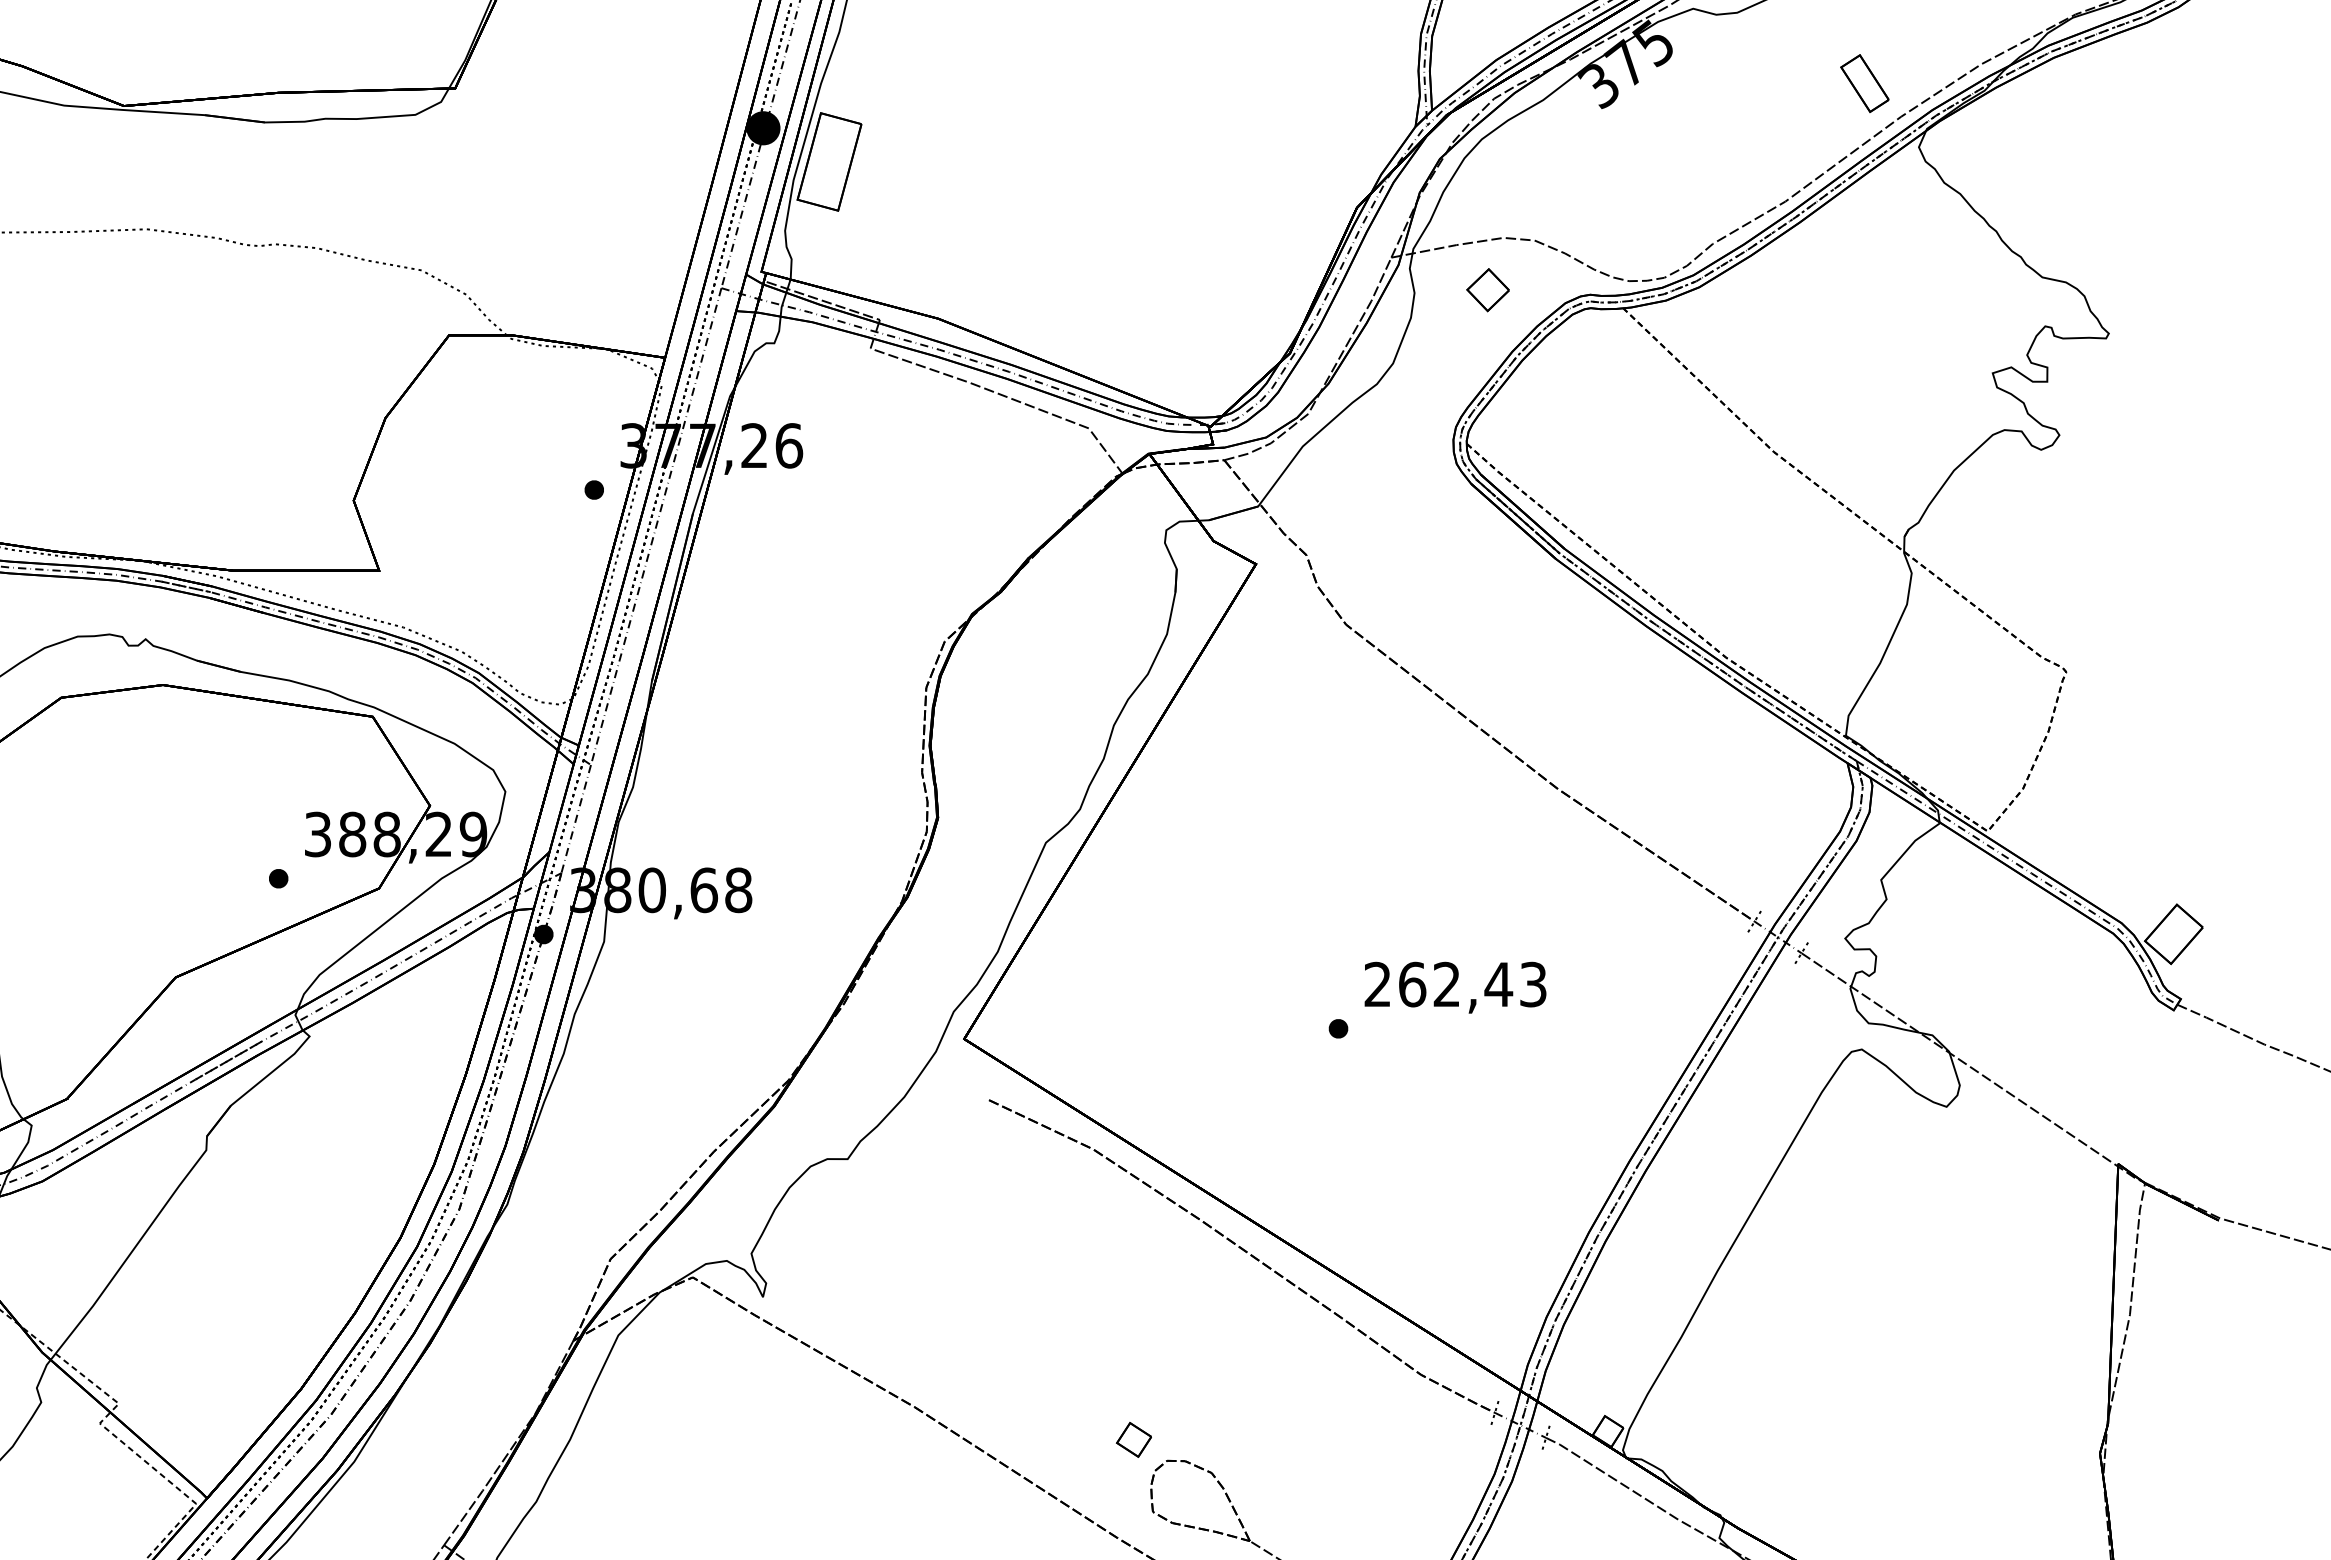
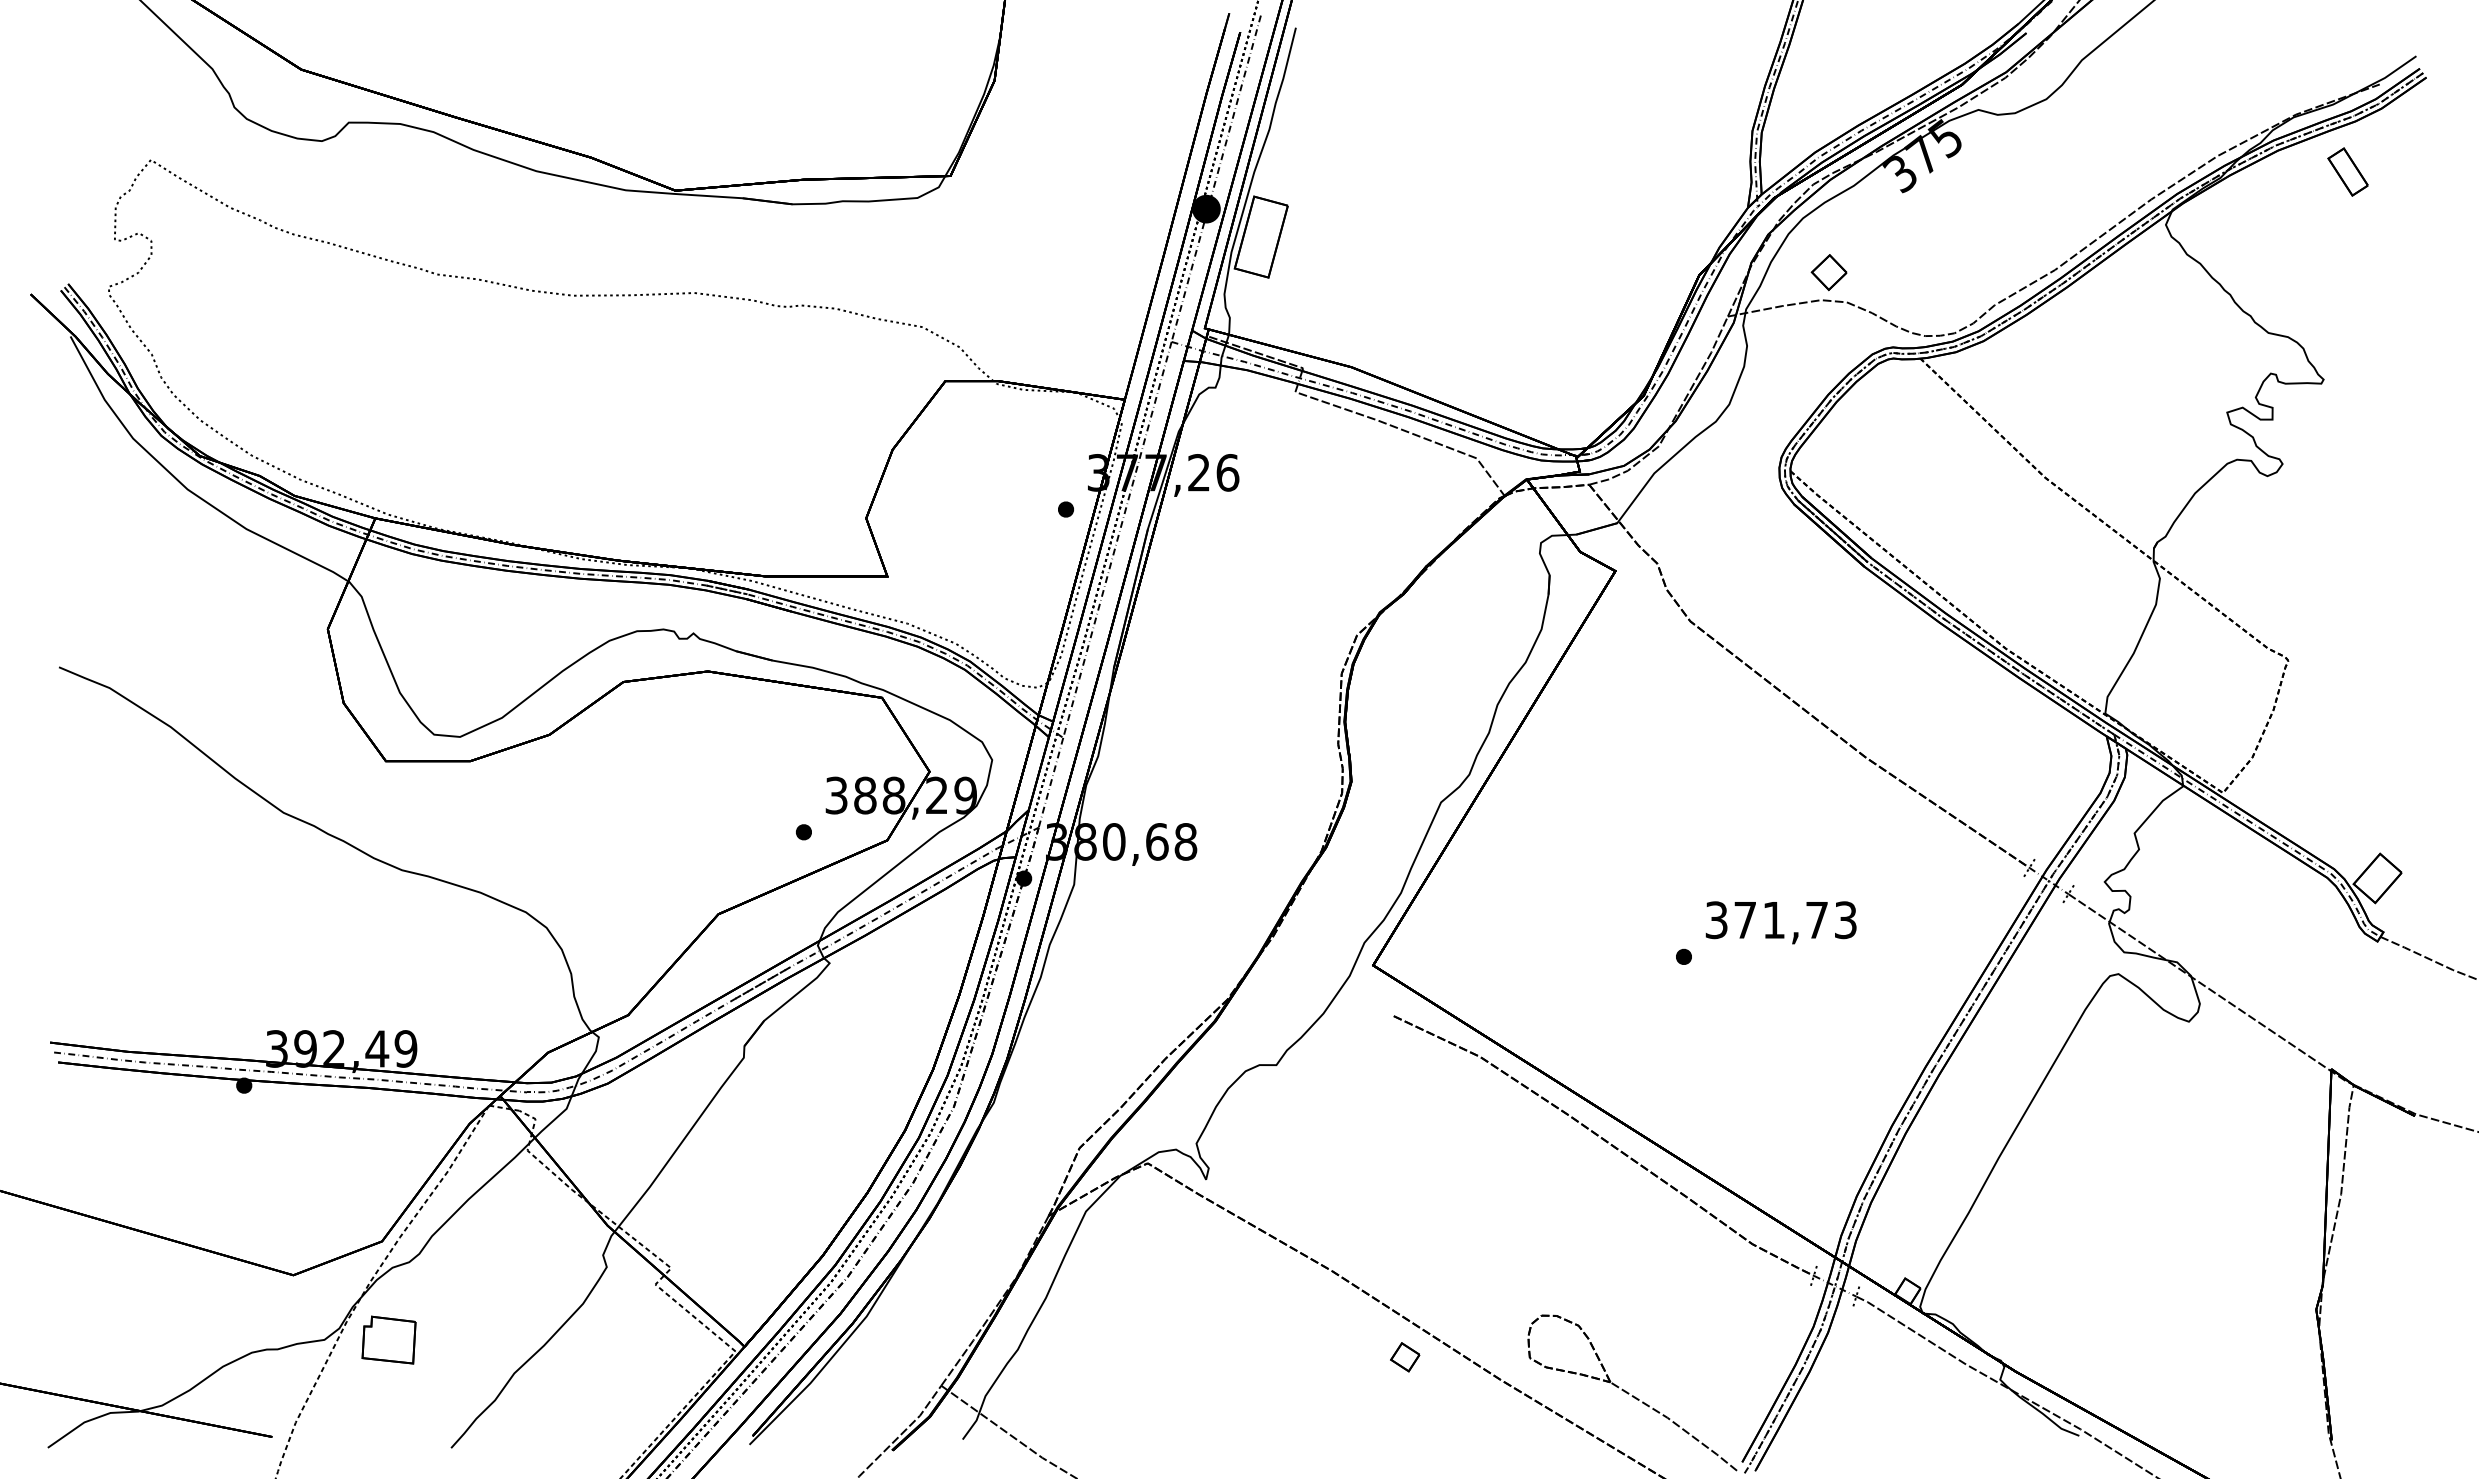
part: (1864, 82) -> (2347, 171), moved
part: (1487, 290) -> (1828, 272), moved
text: (1437, 984) -> (1766, 920), 262,43 -> 371,73
part: (1134, 1440) -> (1405, 1357), moved

